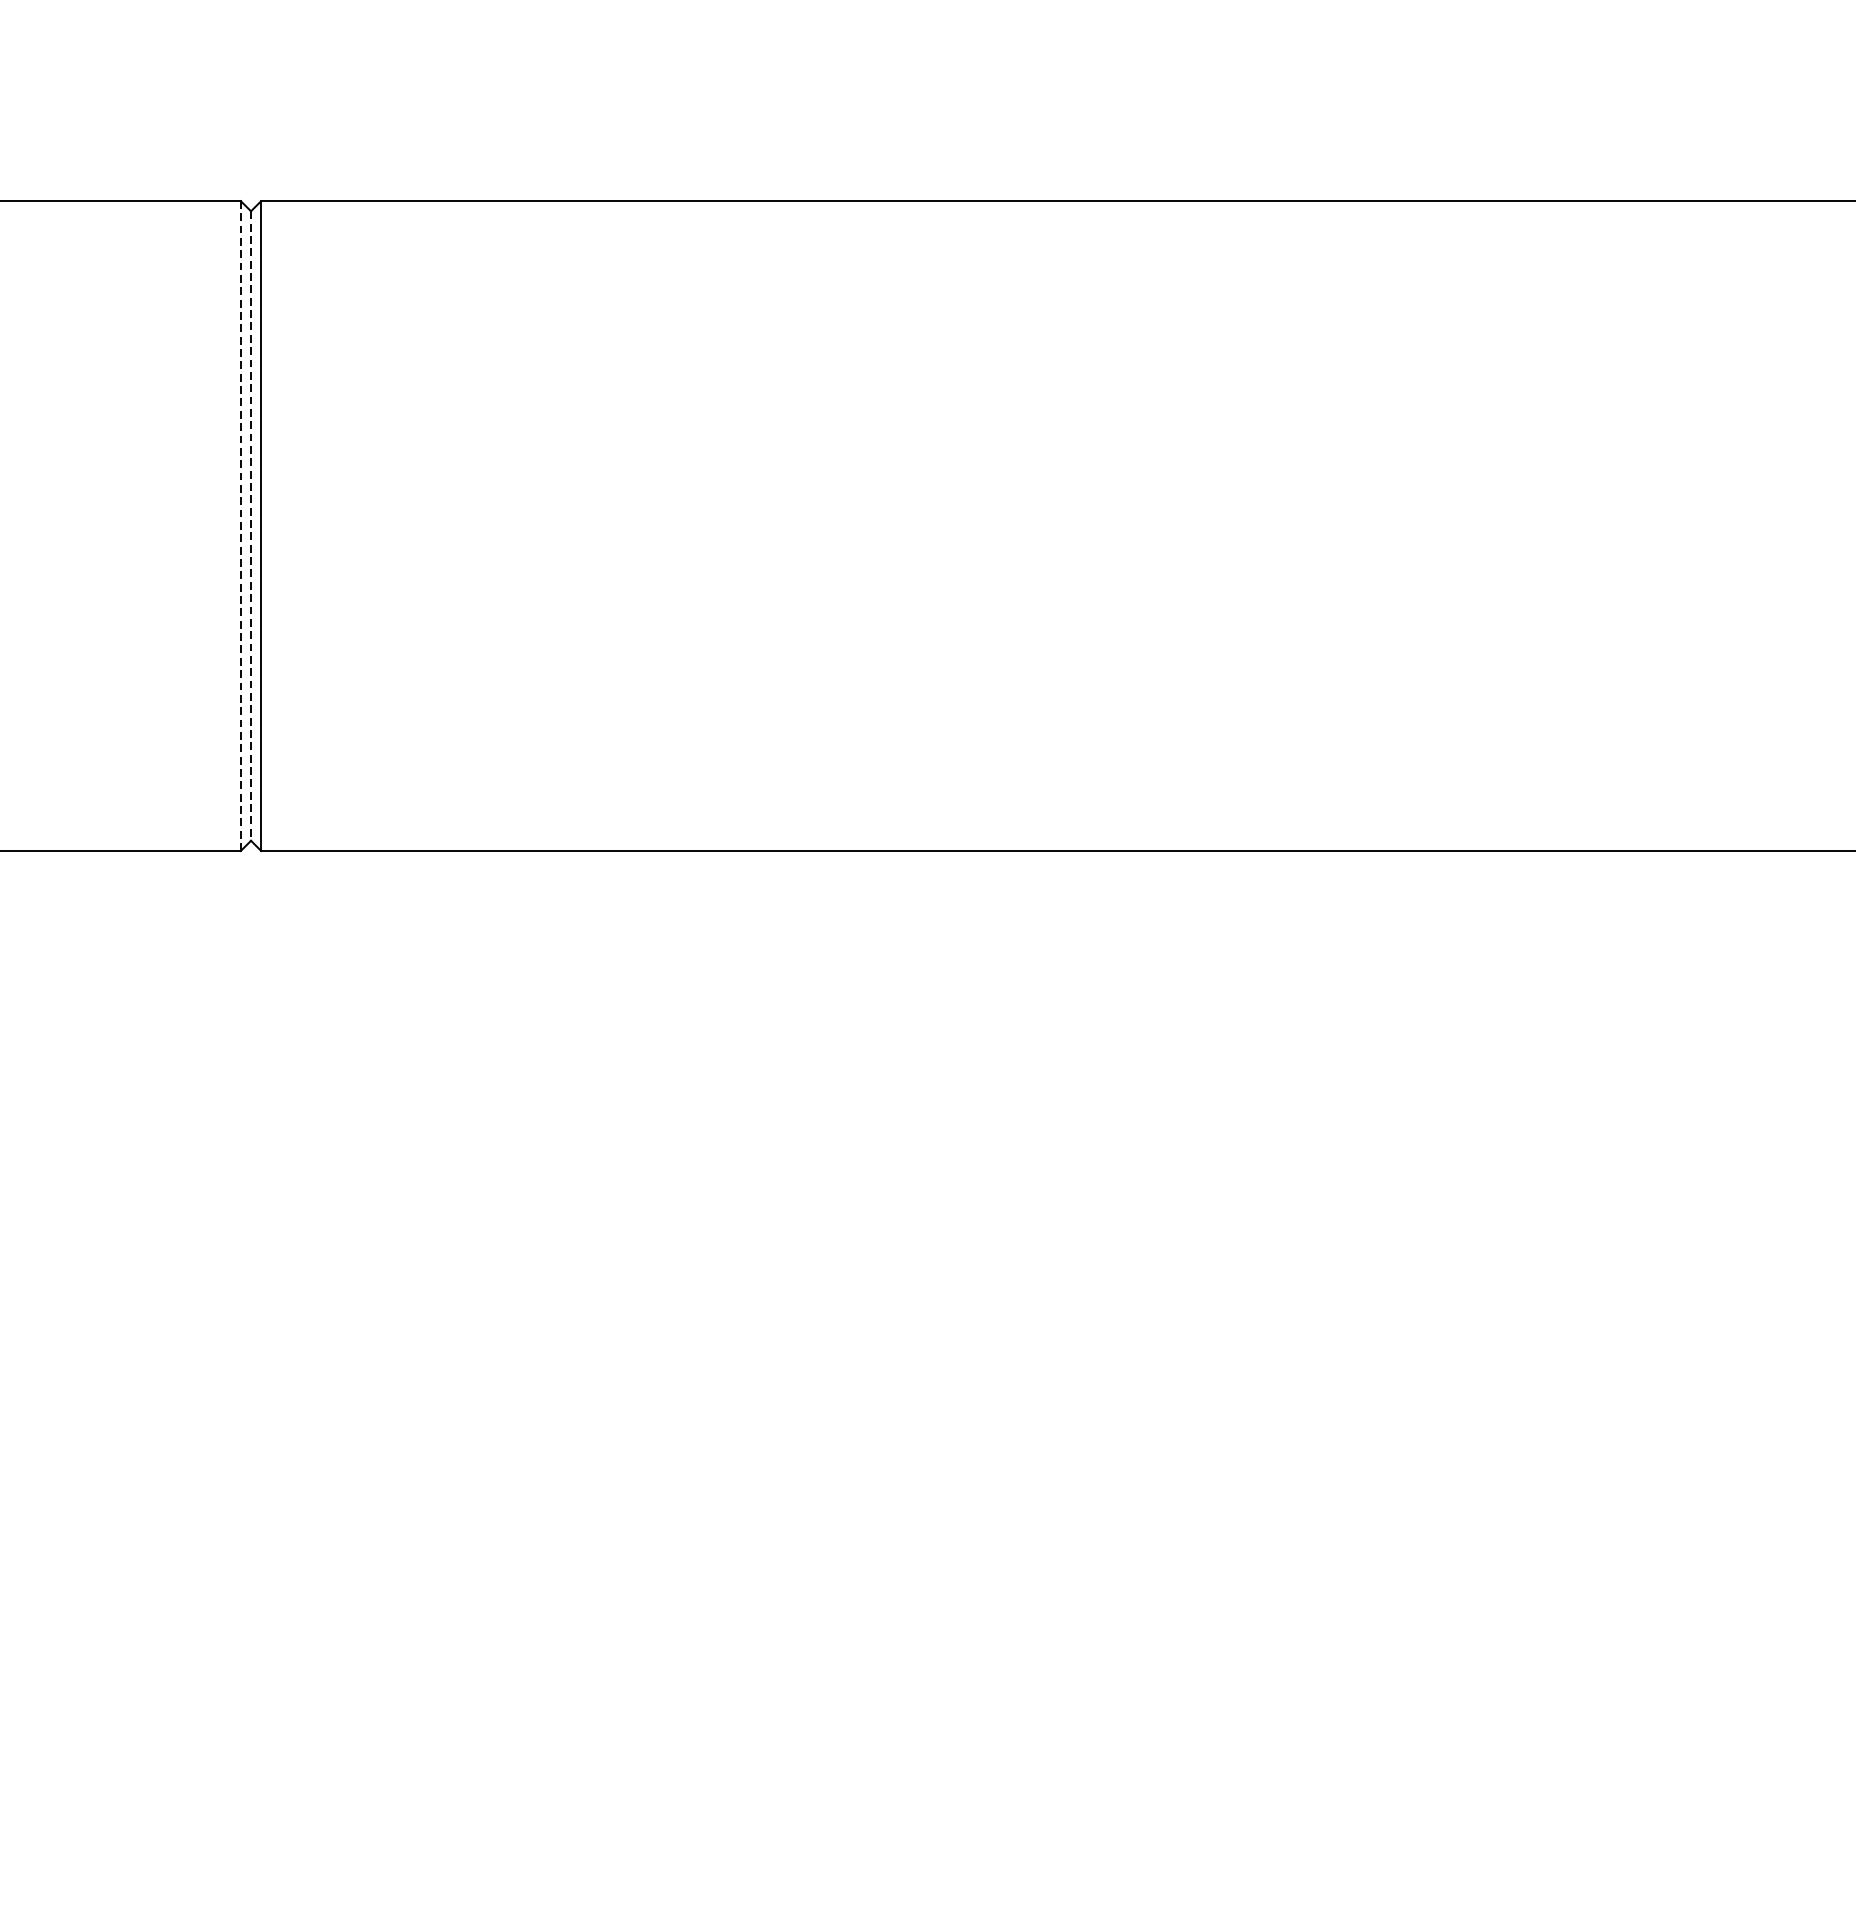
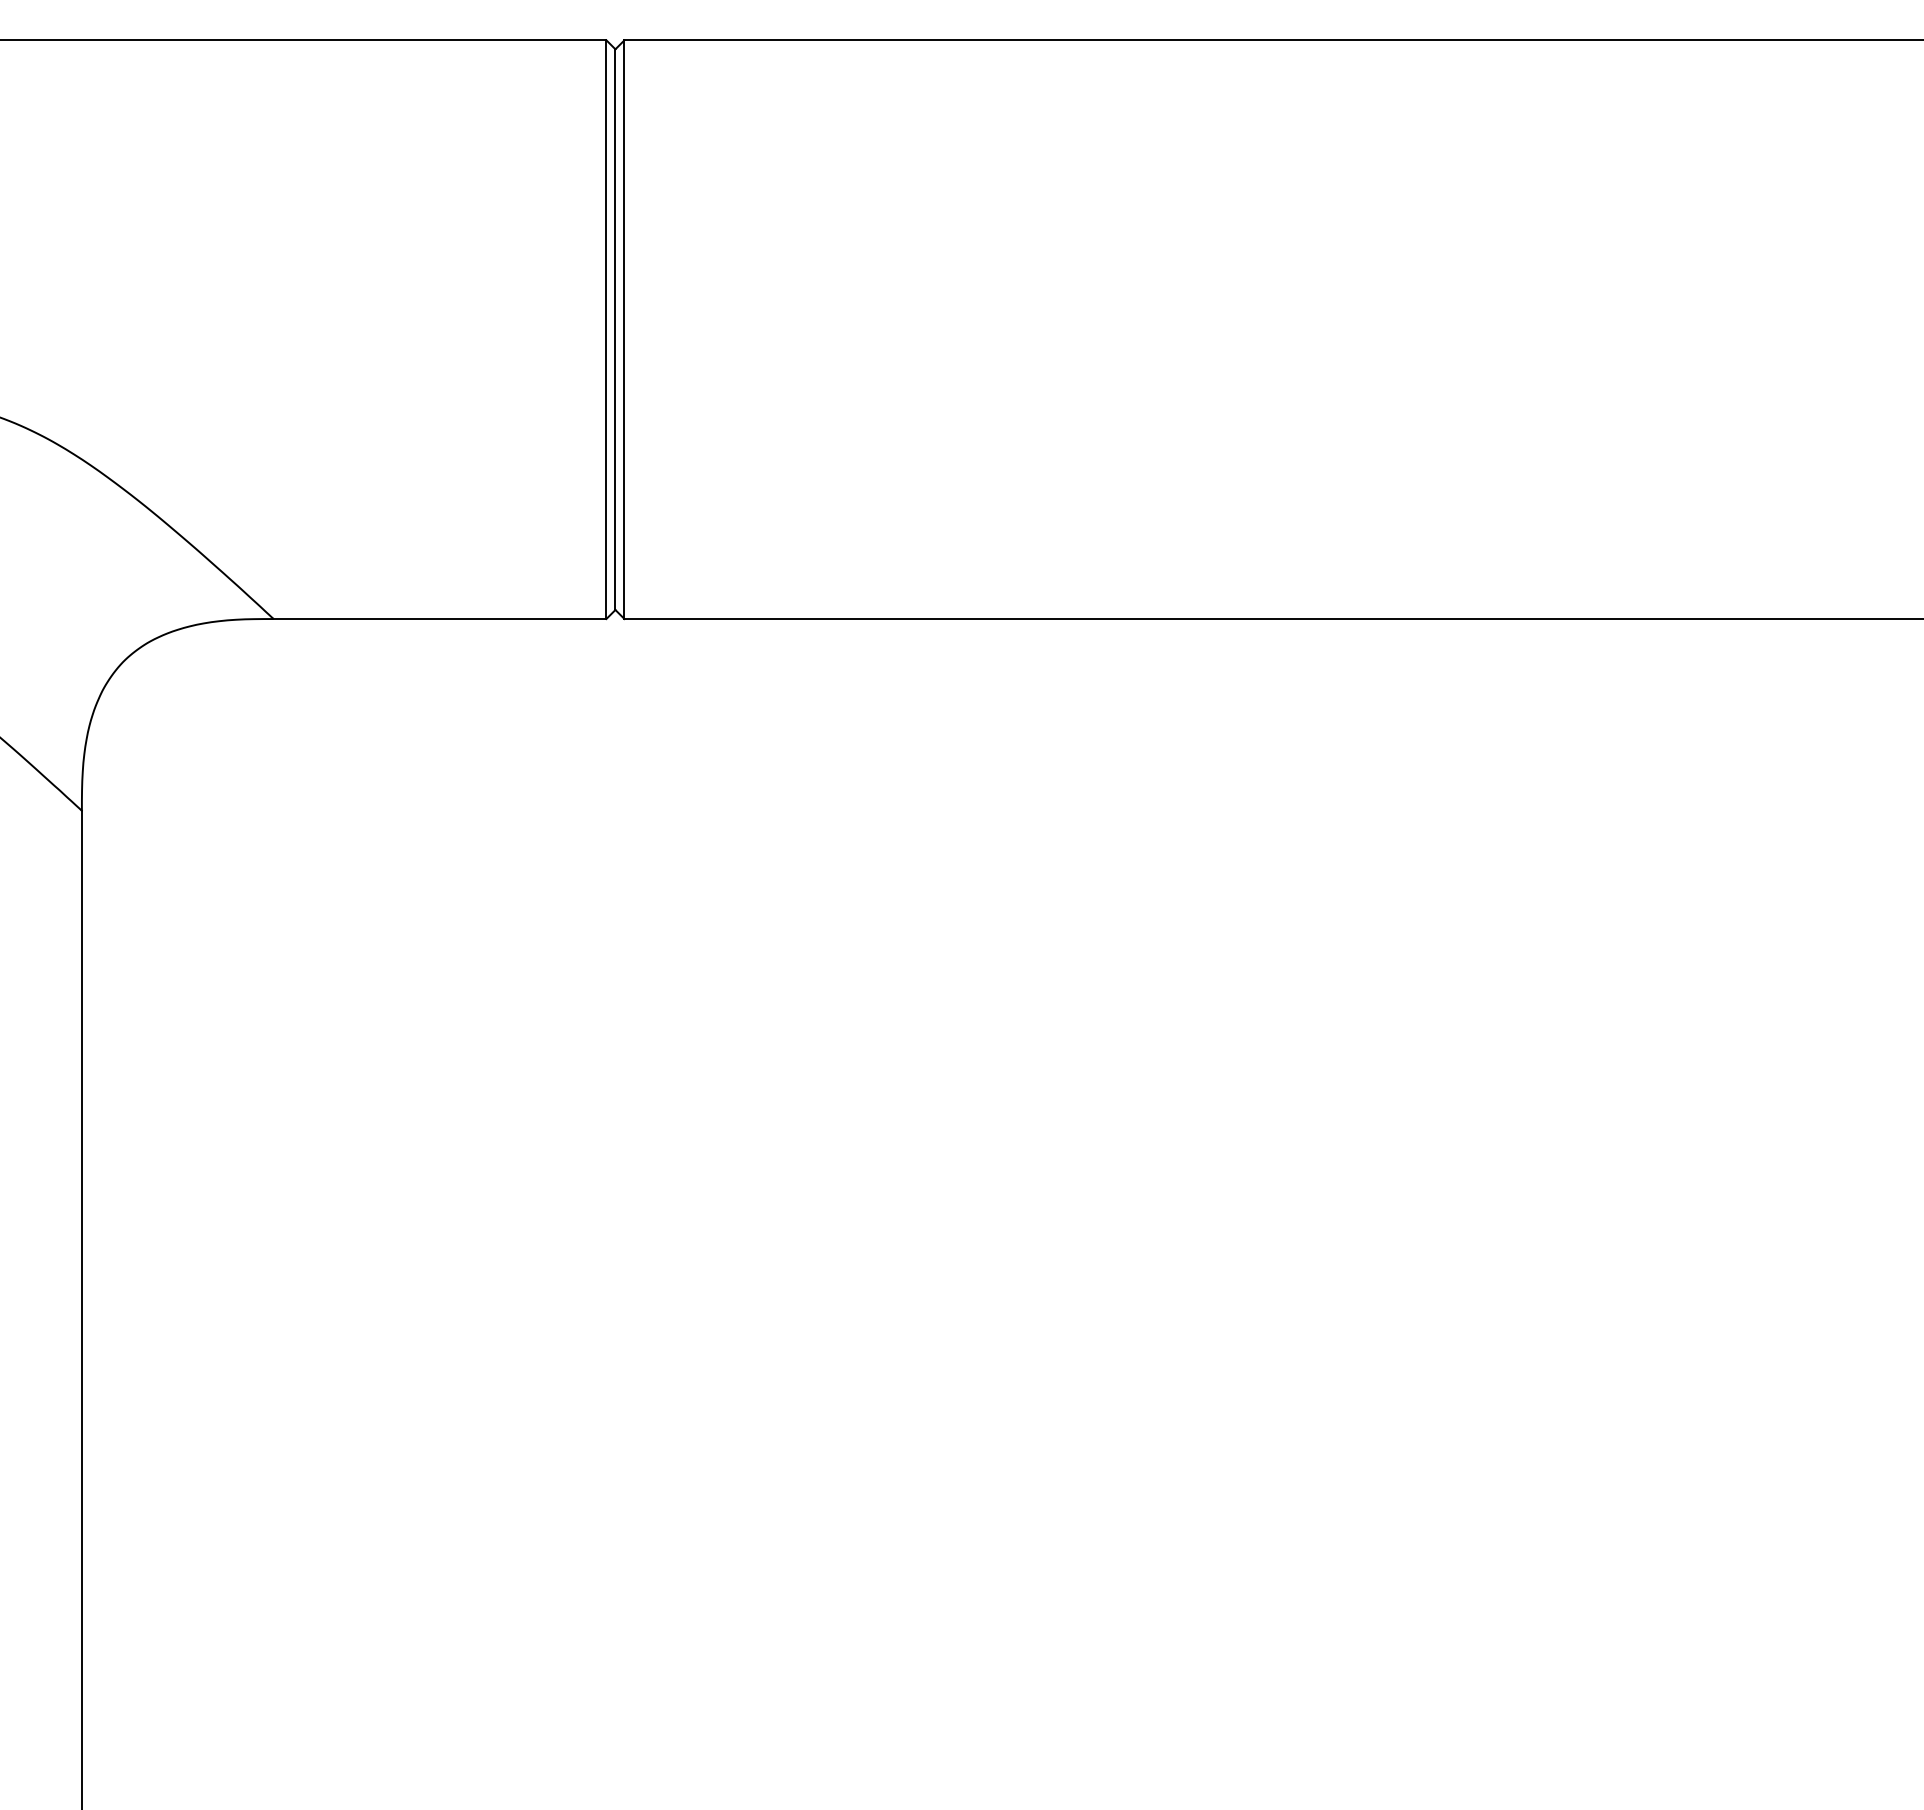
line: (240, 525) -> (606, 329), dashed -> solid
line: (251, 526) -> (615, 330), dashed -> solid

